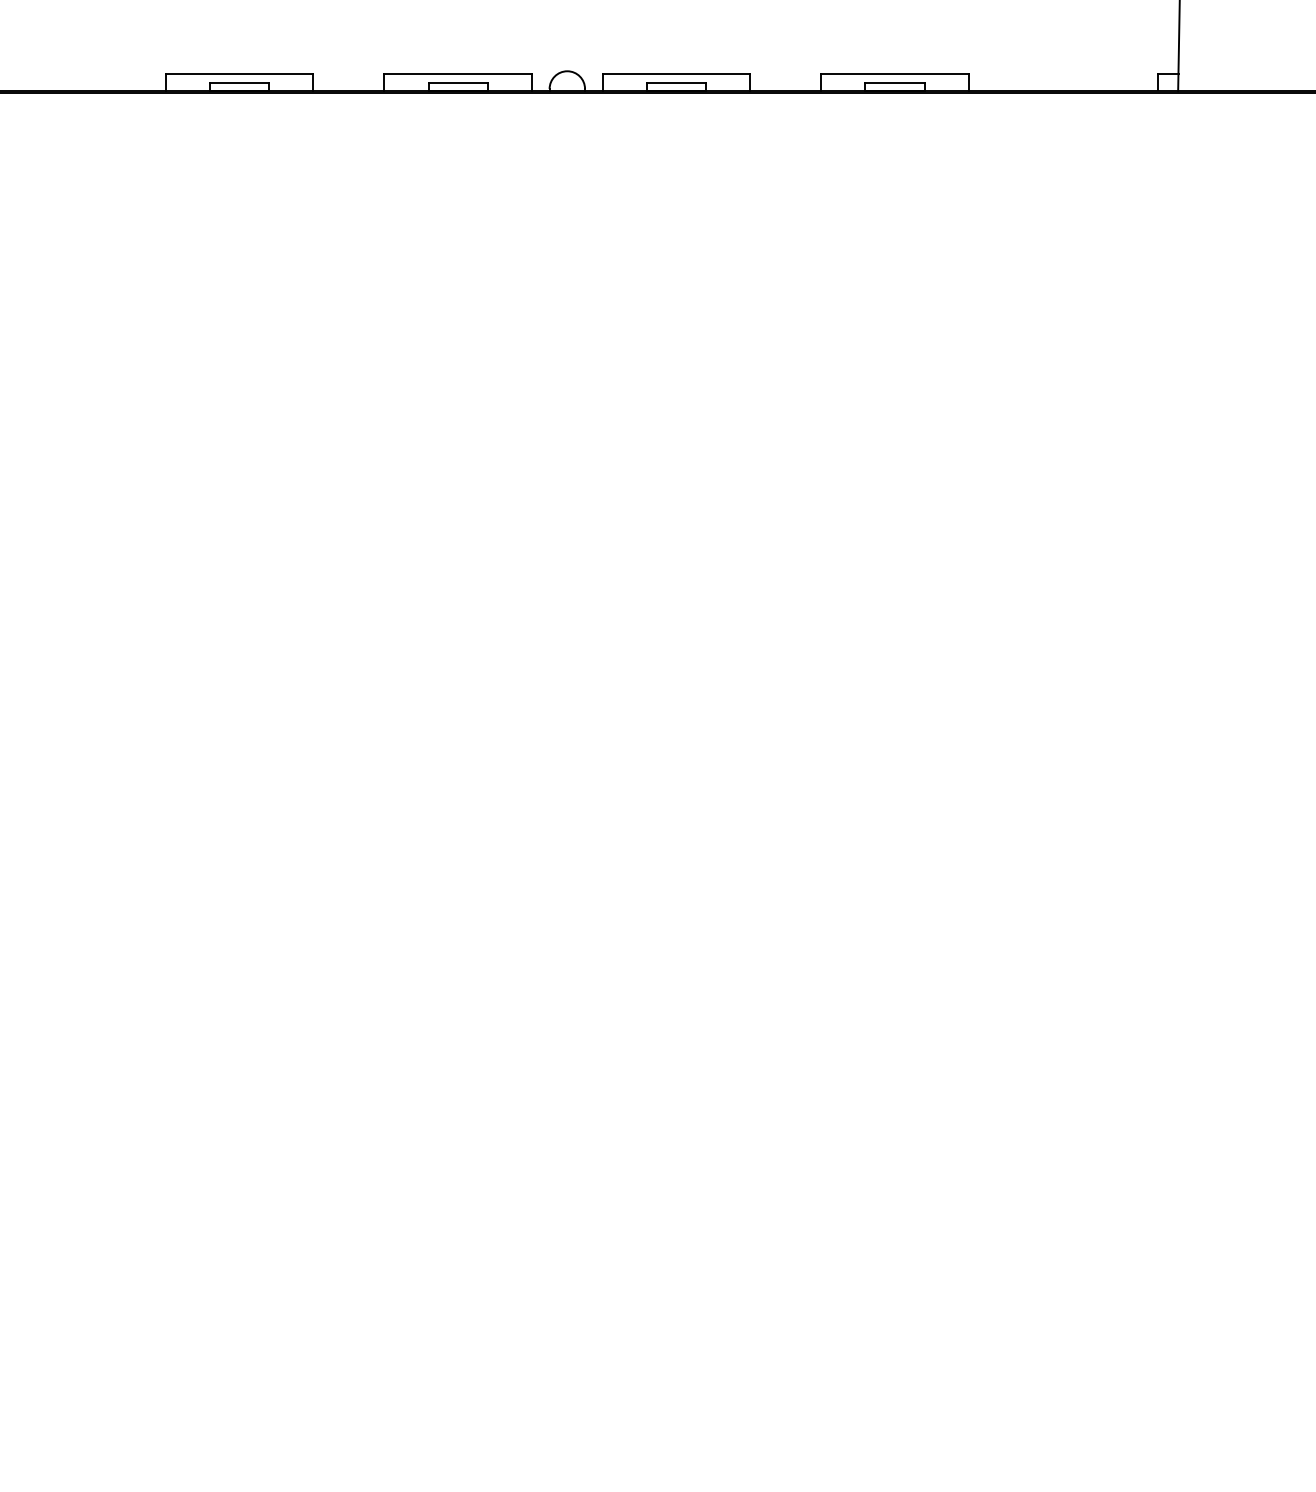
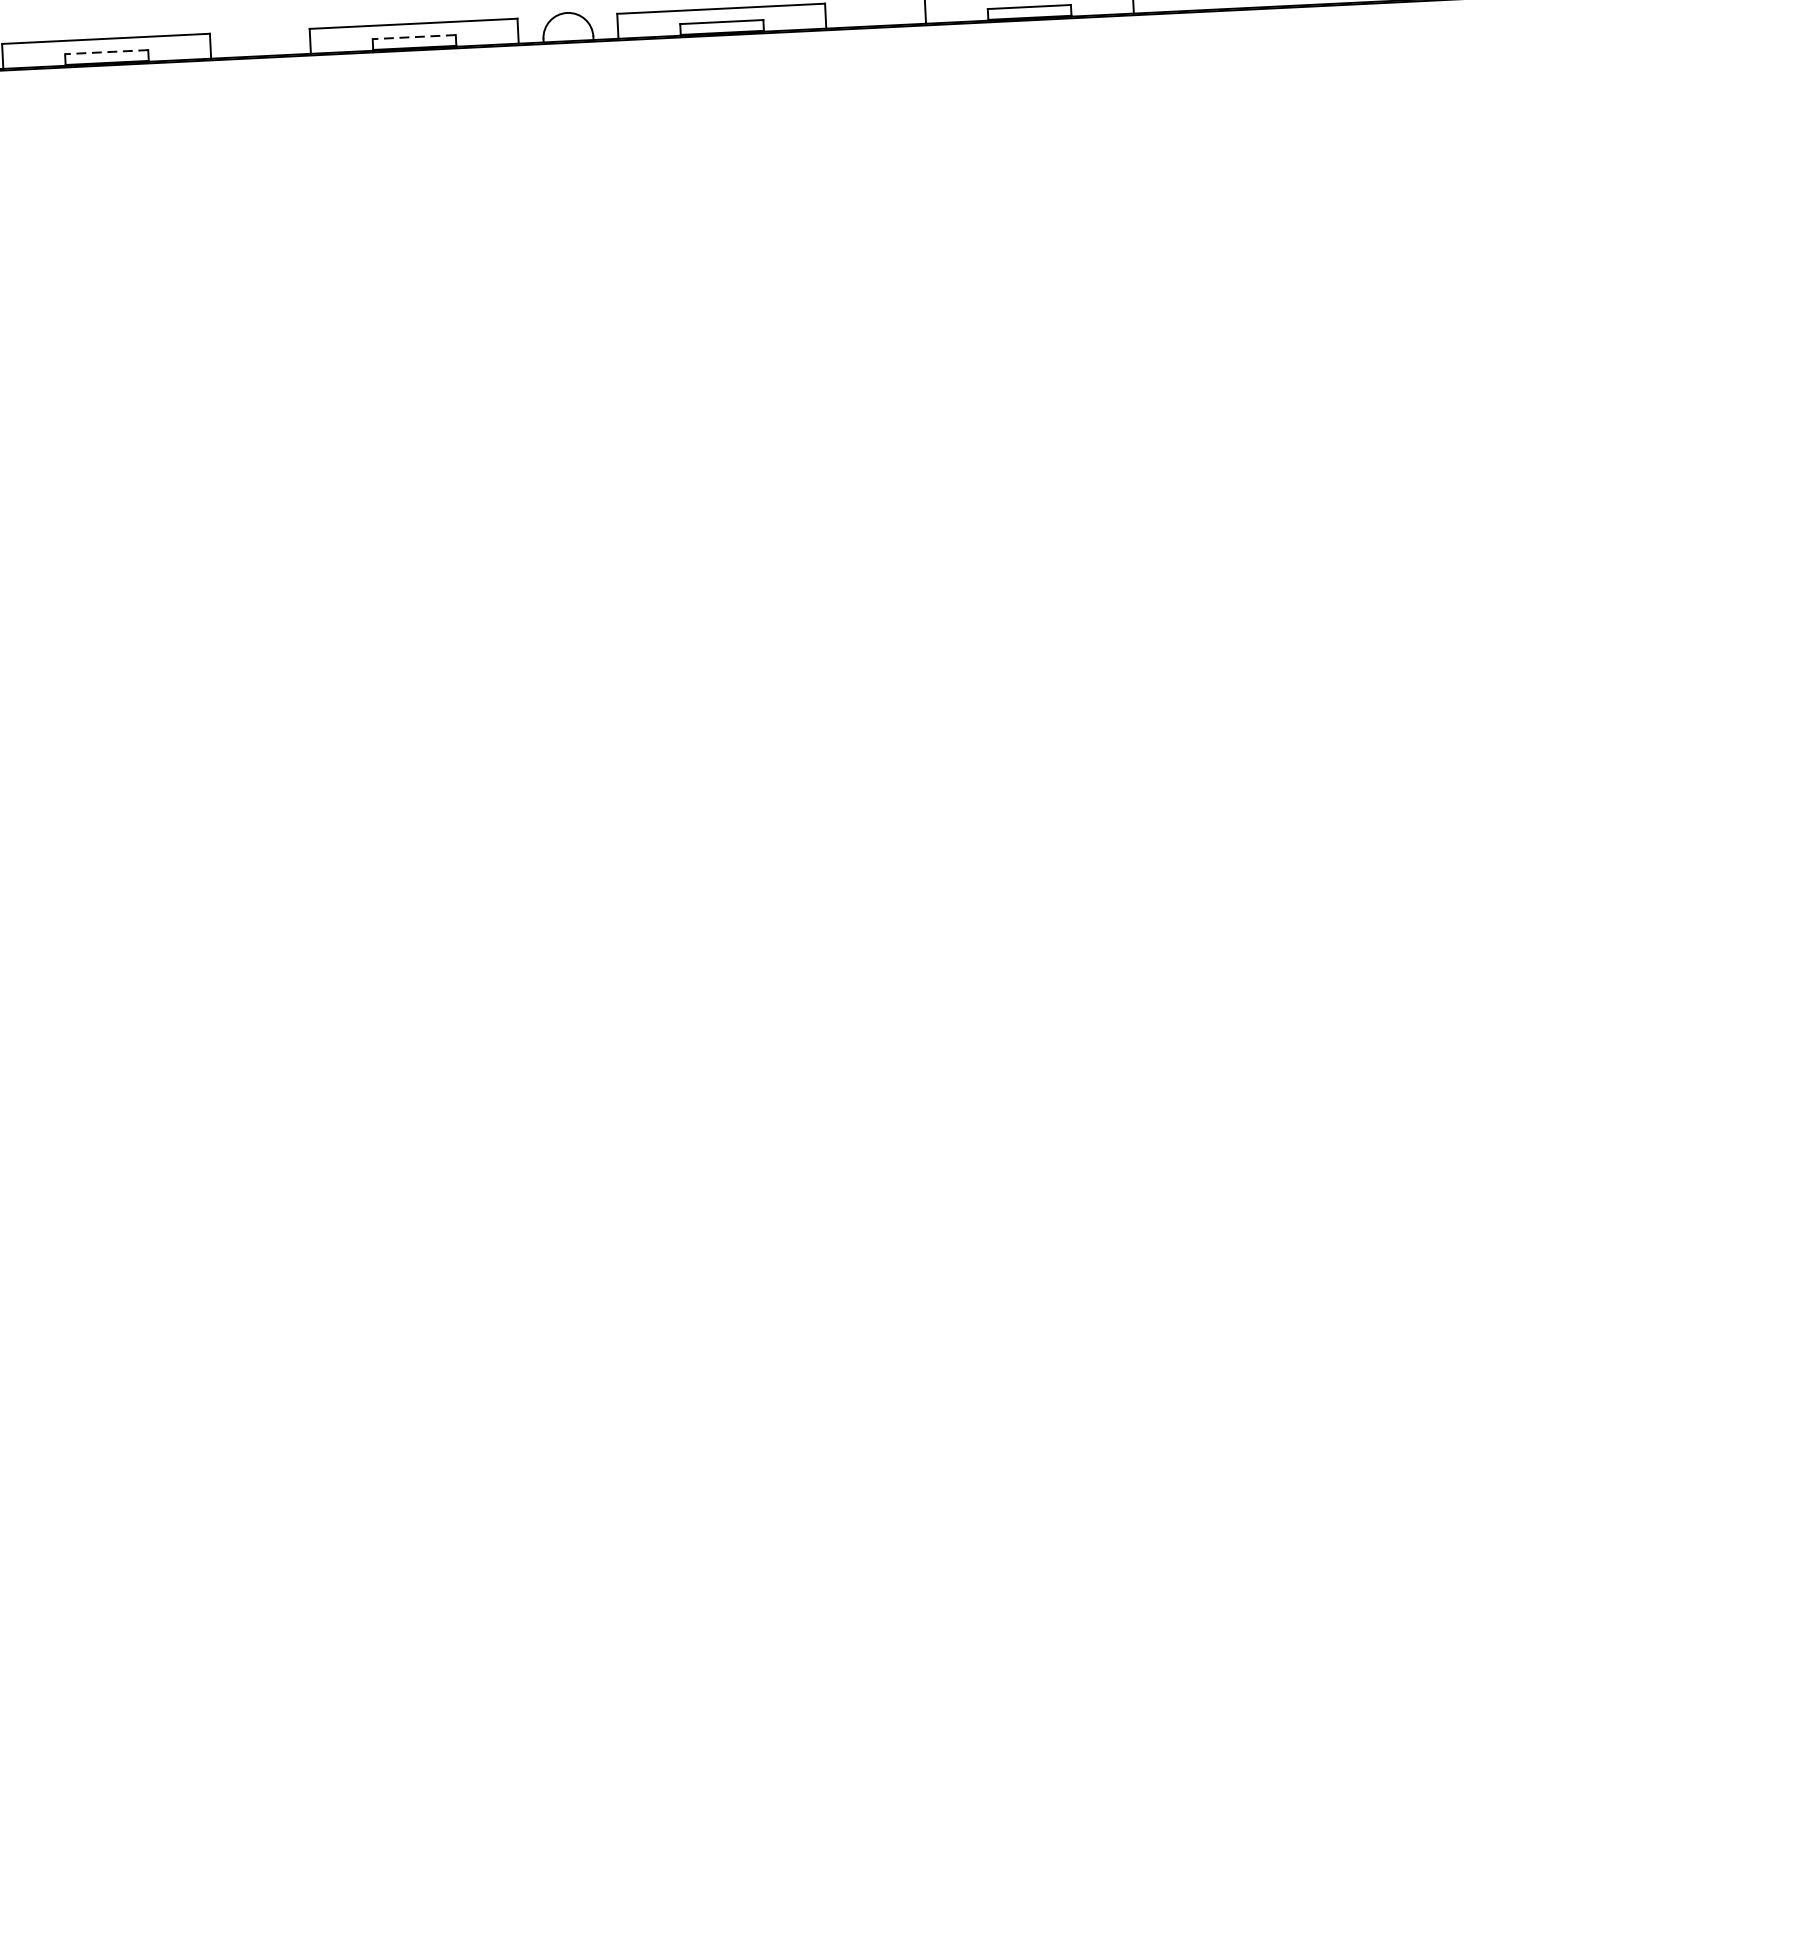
line: (239, 83) -> (106, 52), solid -> dashed
line: (458, 83) -> (414, 37), solid -> dashed

